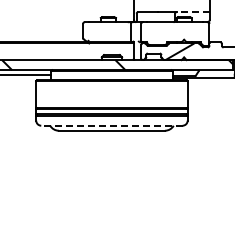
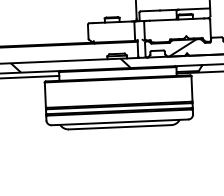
line: (193, 12) -> (194, 9), dashed -> solid
line: (111, 125) -> (119, 122), dashed -> solid

